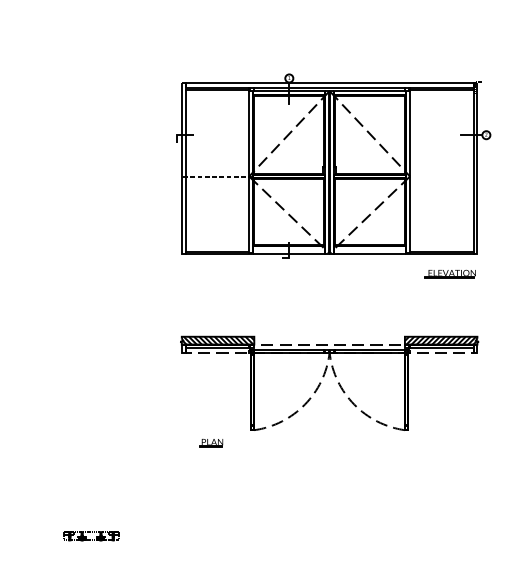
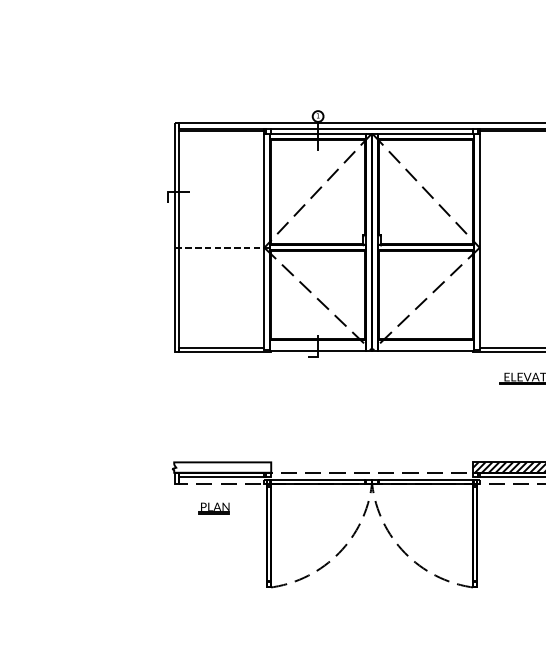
hatch: (218, 340) -> (223, 467), removed
part: (211, 443) -> (213, 508), moved

